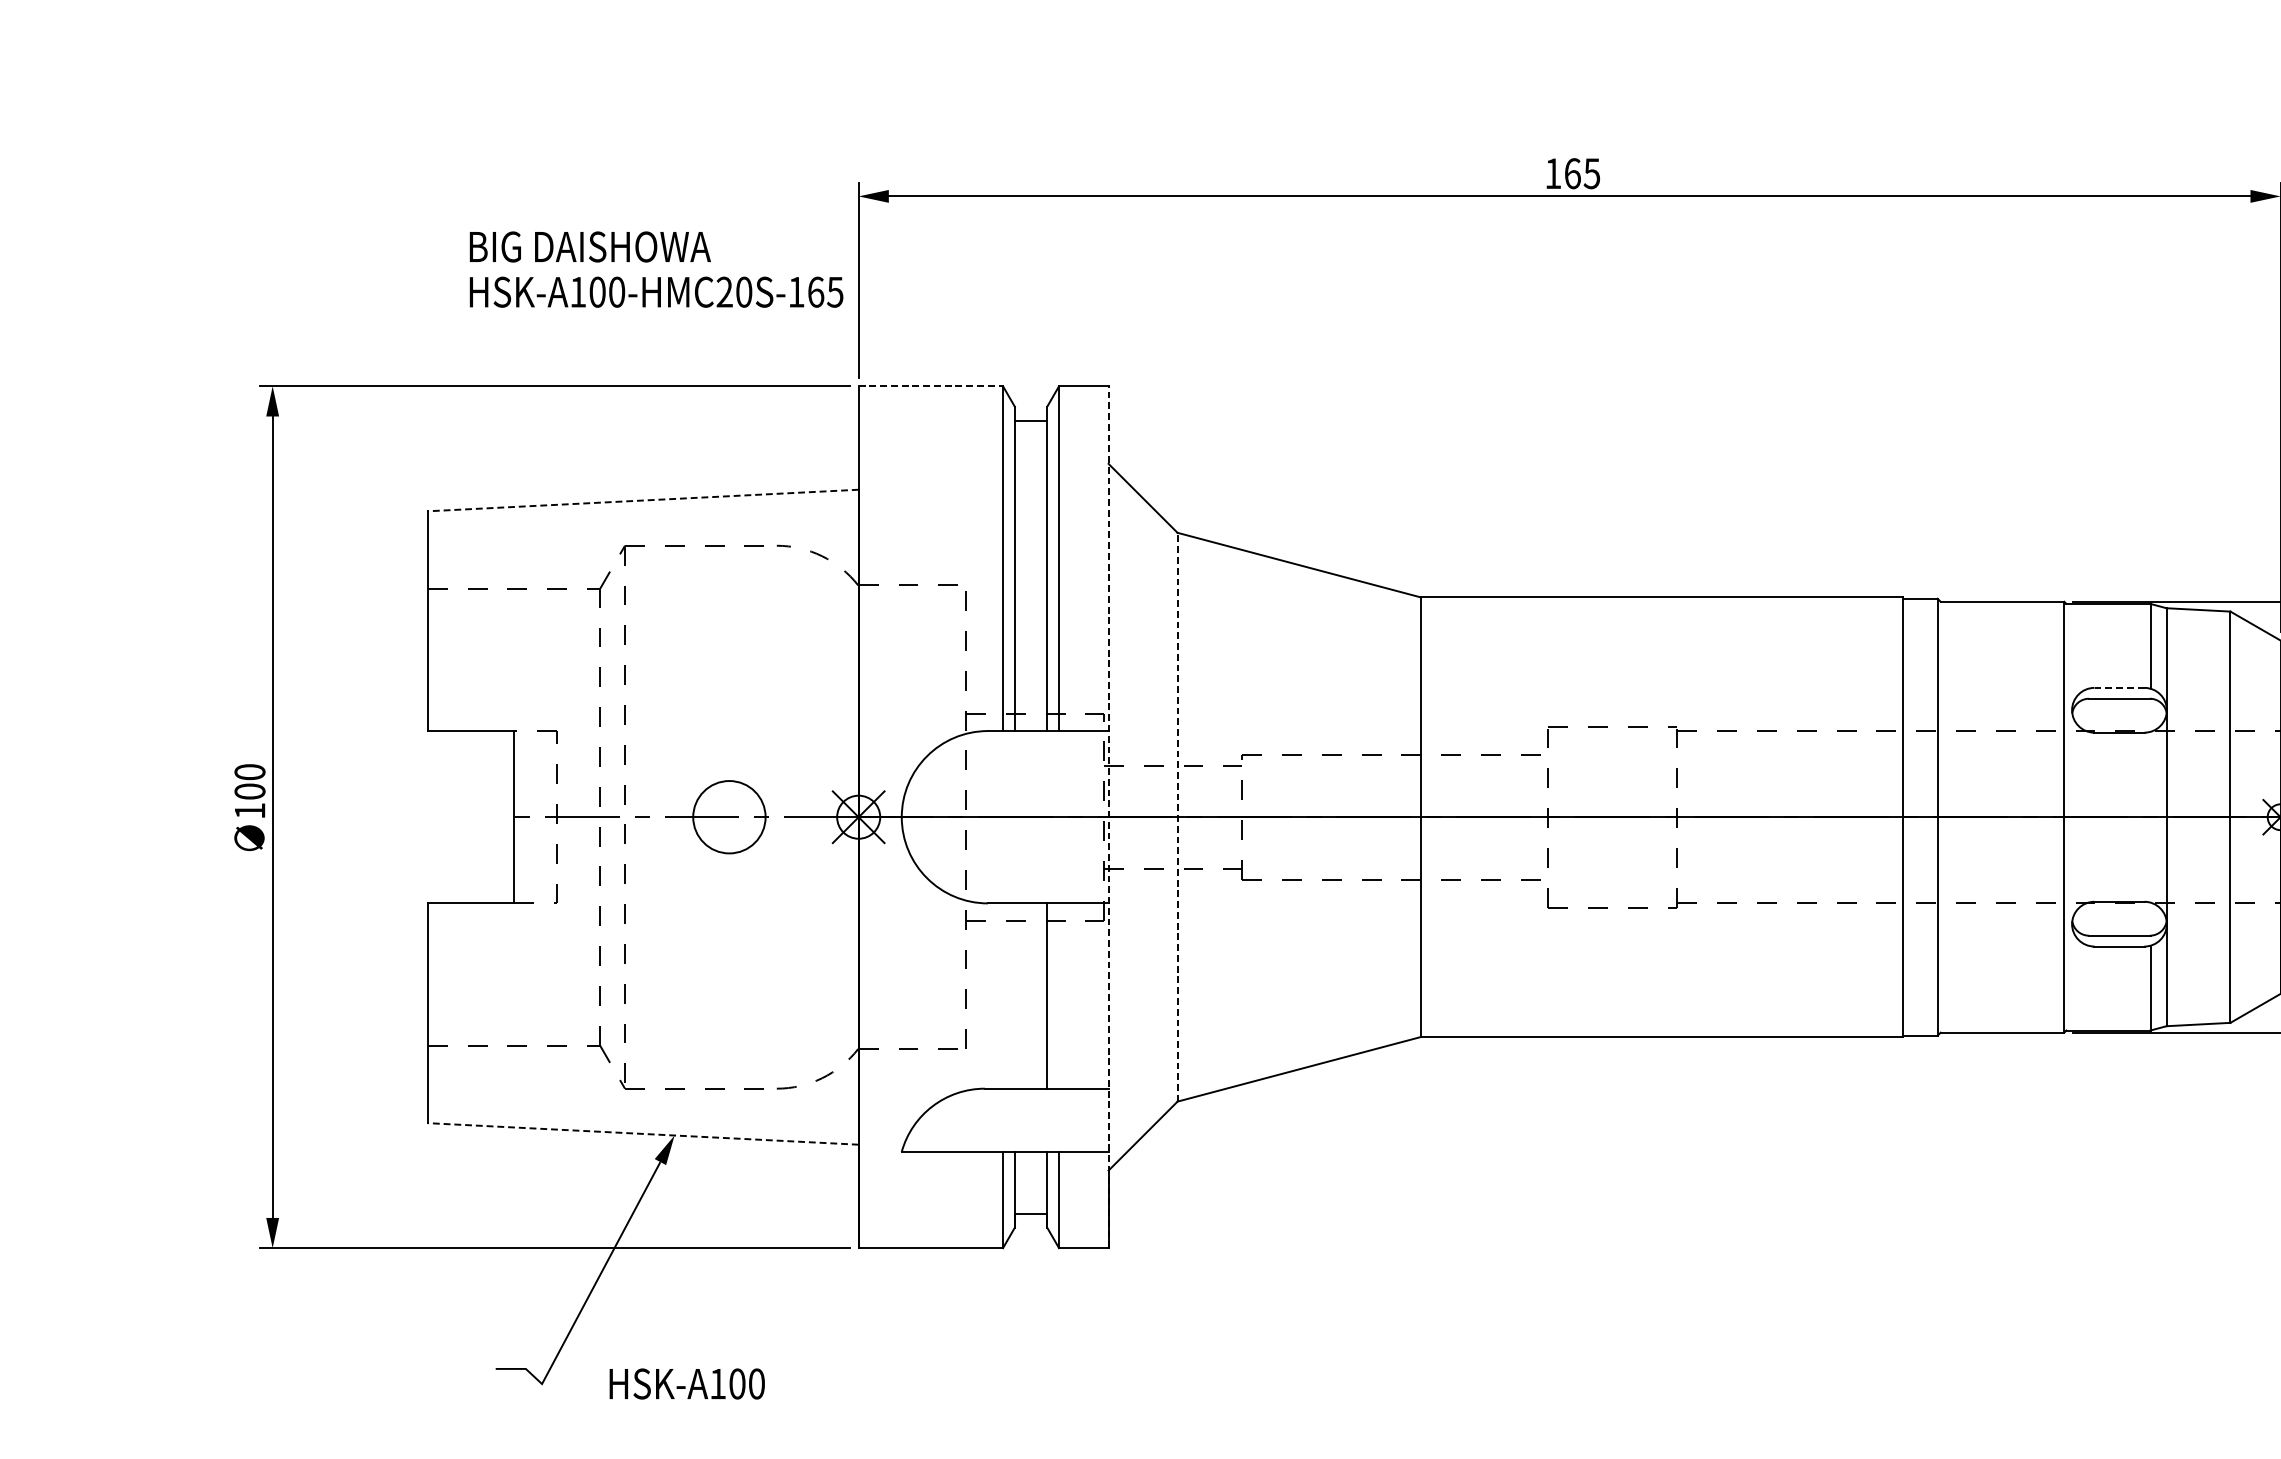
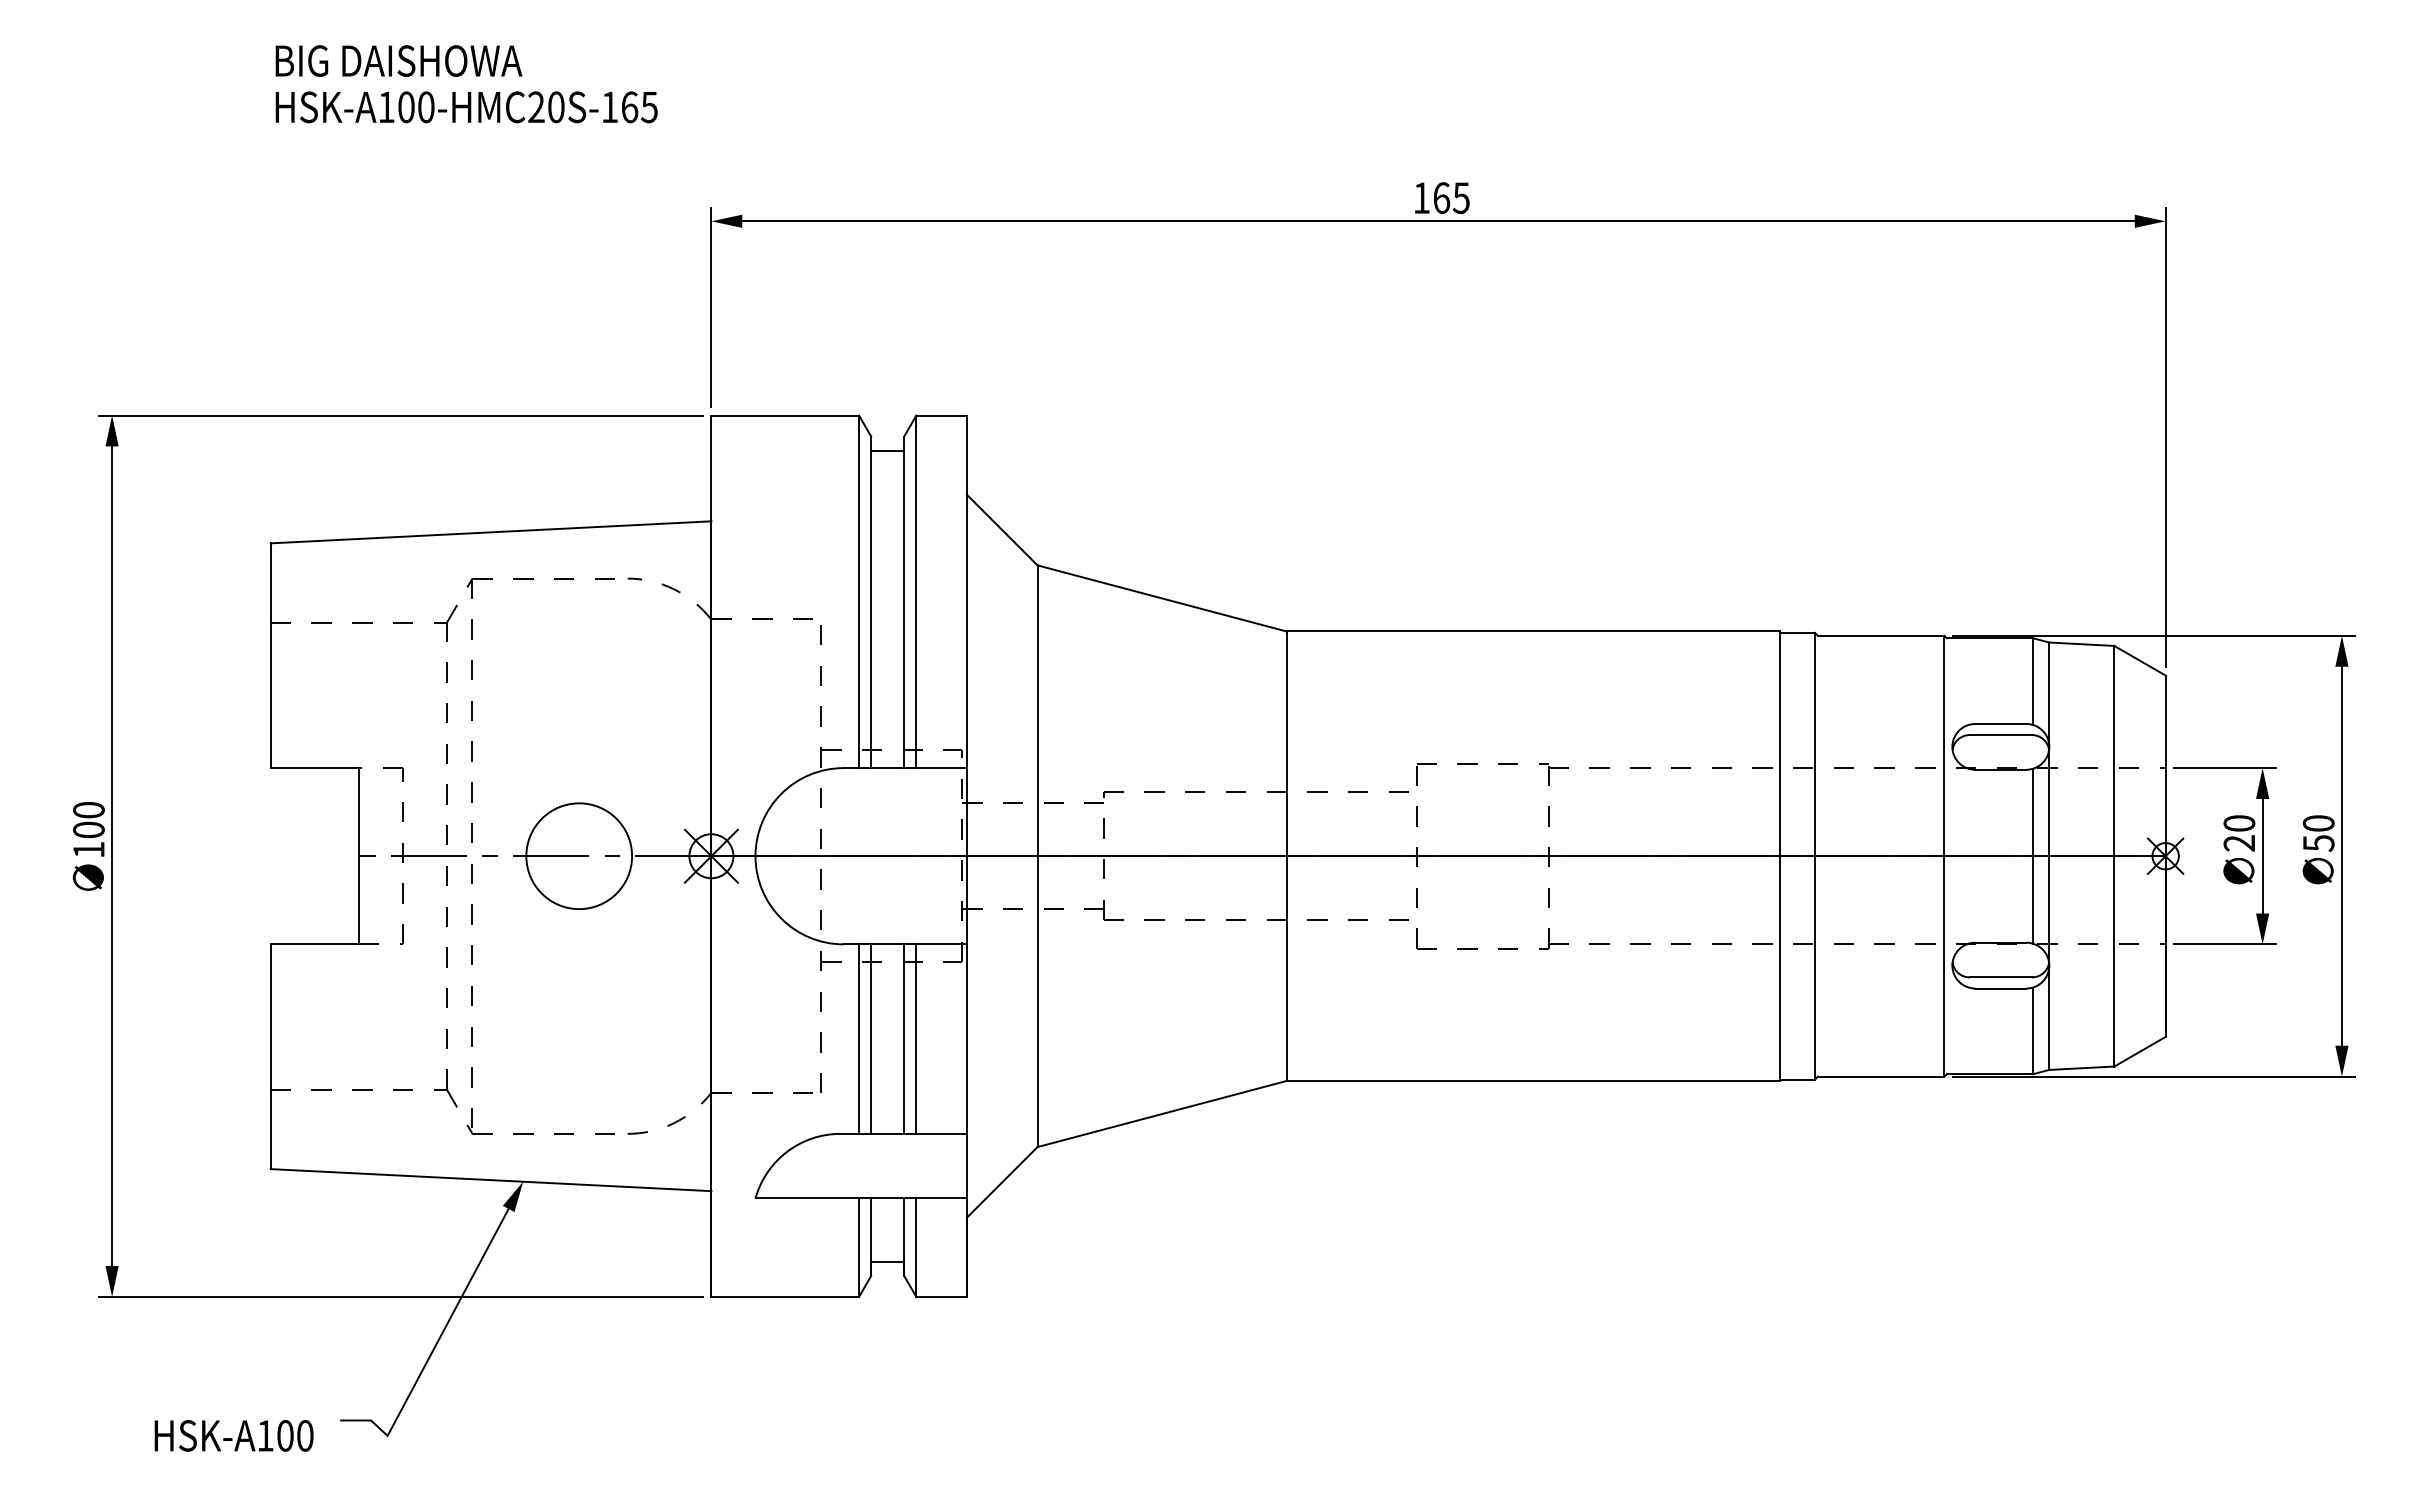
text: (656, 269) -> (466, 84), moved
line: (931, 386) -> (785, 415), dashed -> solid
line: (643, 500) -> (491, 532), dashed -> solid
line: (2119, 687) -> (2000, 723), dashed -> solid
line: (2150, 816) -> (2032, 855), added
circle: (729, 817) -> (579, 856), size x1.43
line: (1109, 817) -> (967, 856), dashed -> solid
line: (1177, 817) -> (1037, 856), dashed -> solid
line: (1003, 995) -> (859, 1038), added
line: (1015, 995) -> (871, 1038), added
line: (1059, 995) -> (916, 1038), added
line: (643, 1134) -> (491, 1180), dashed -> solid
text: (686, 1383) -> (233, 1435), moved

